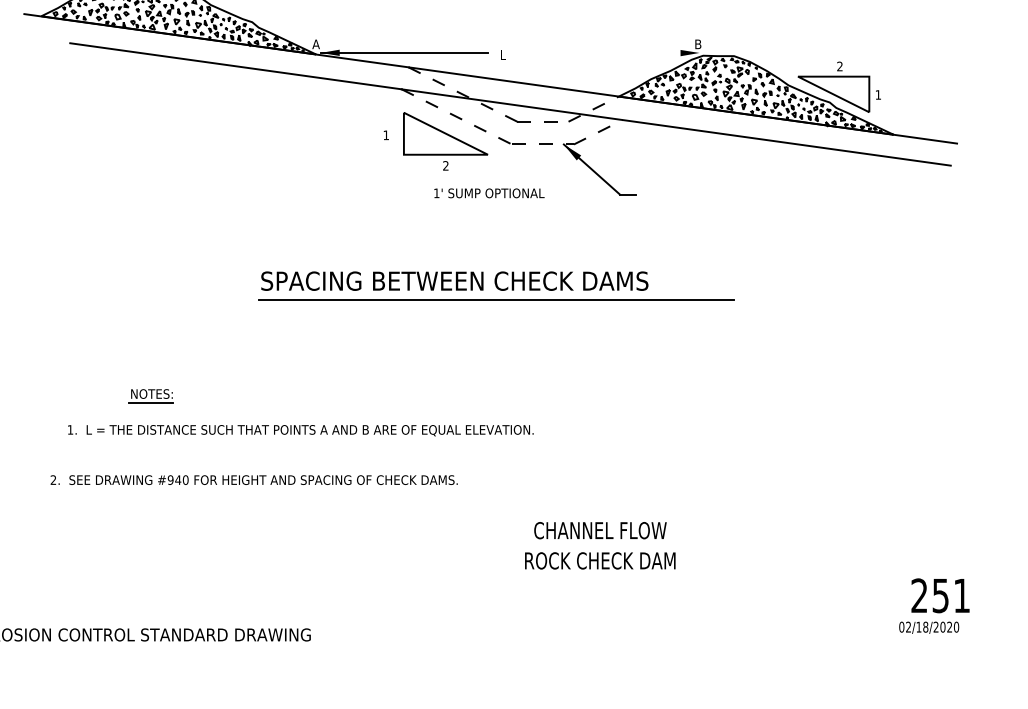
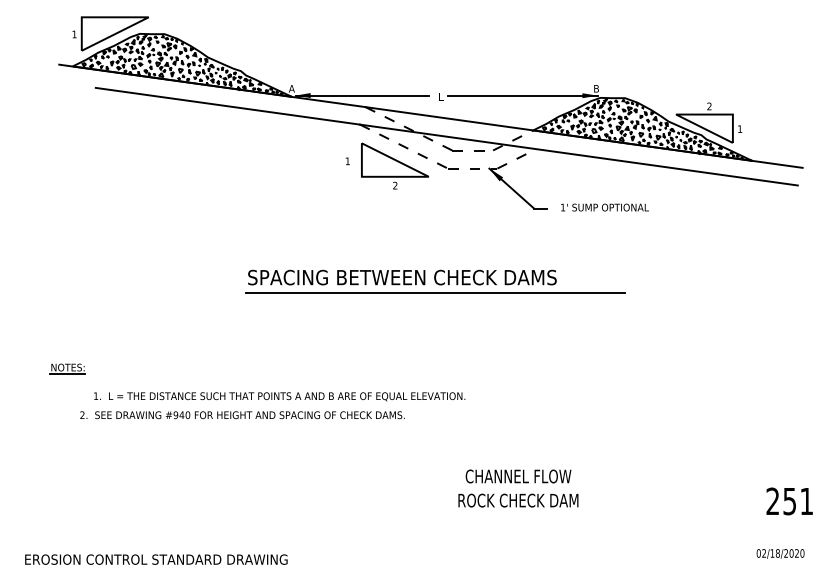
line: (605, 52) -> (522, 95), added
text: (488, 193) -> (604, 207), moved
part: (151, 395) -> (67, 368), moved
text: (254, 480) -> (242, 415), moved
text: (940, 595) -> (789, 501), moved

